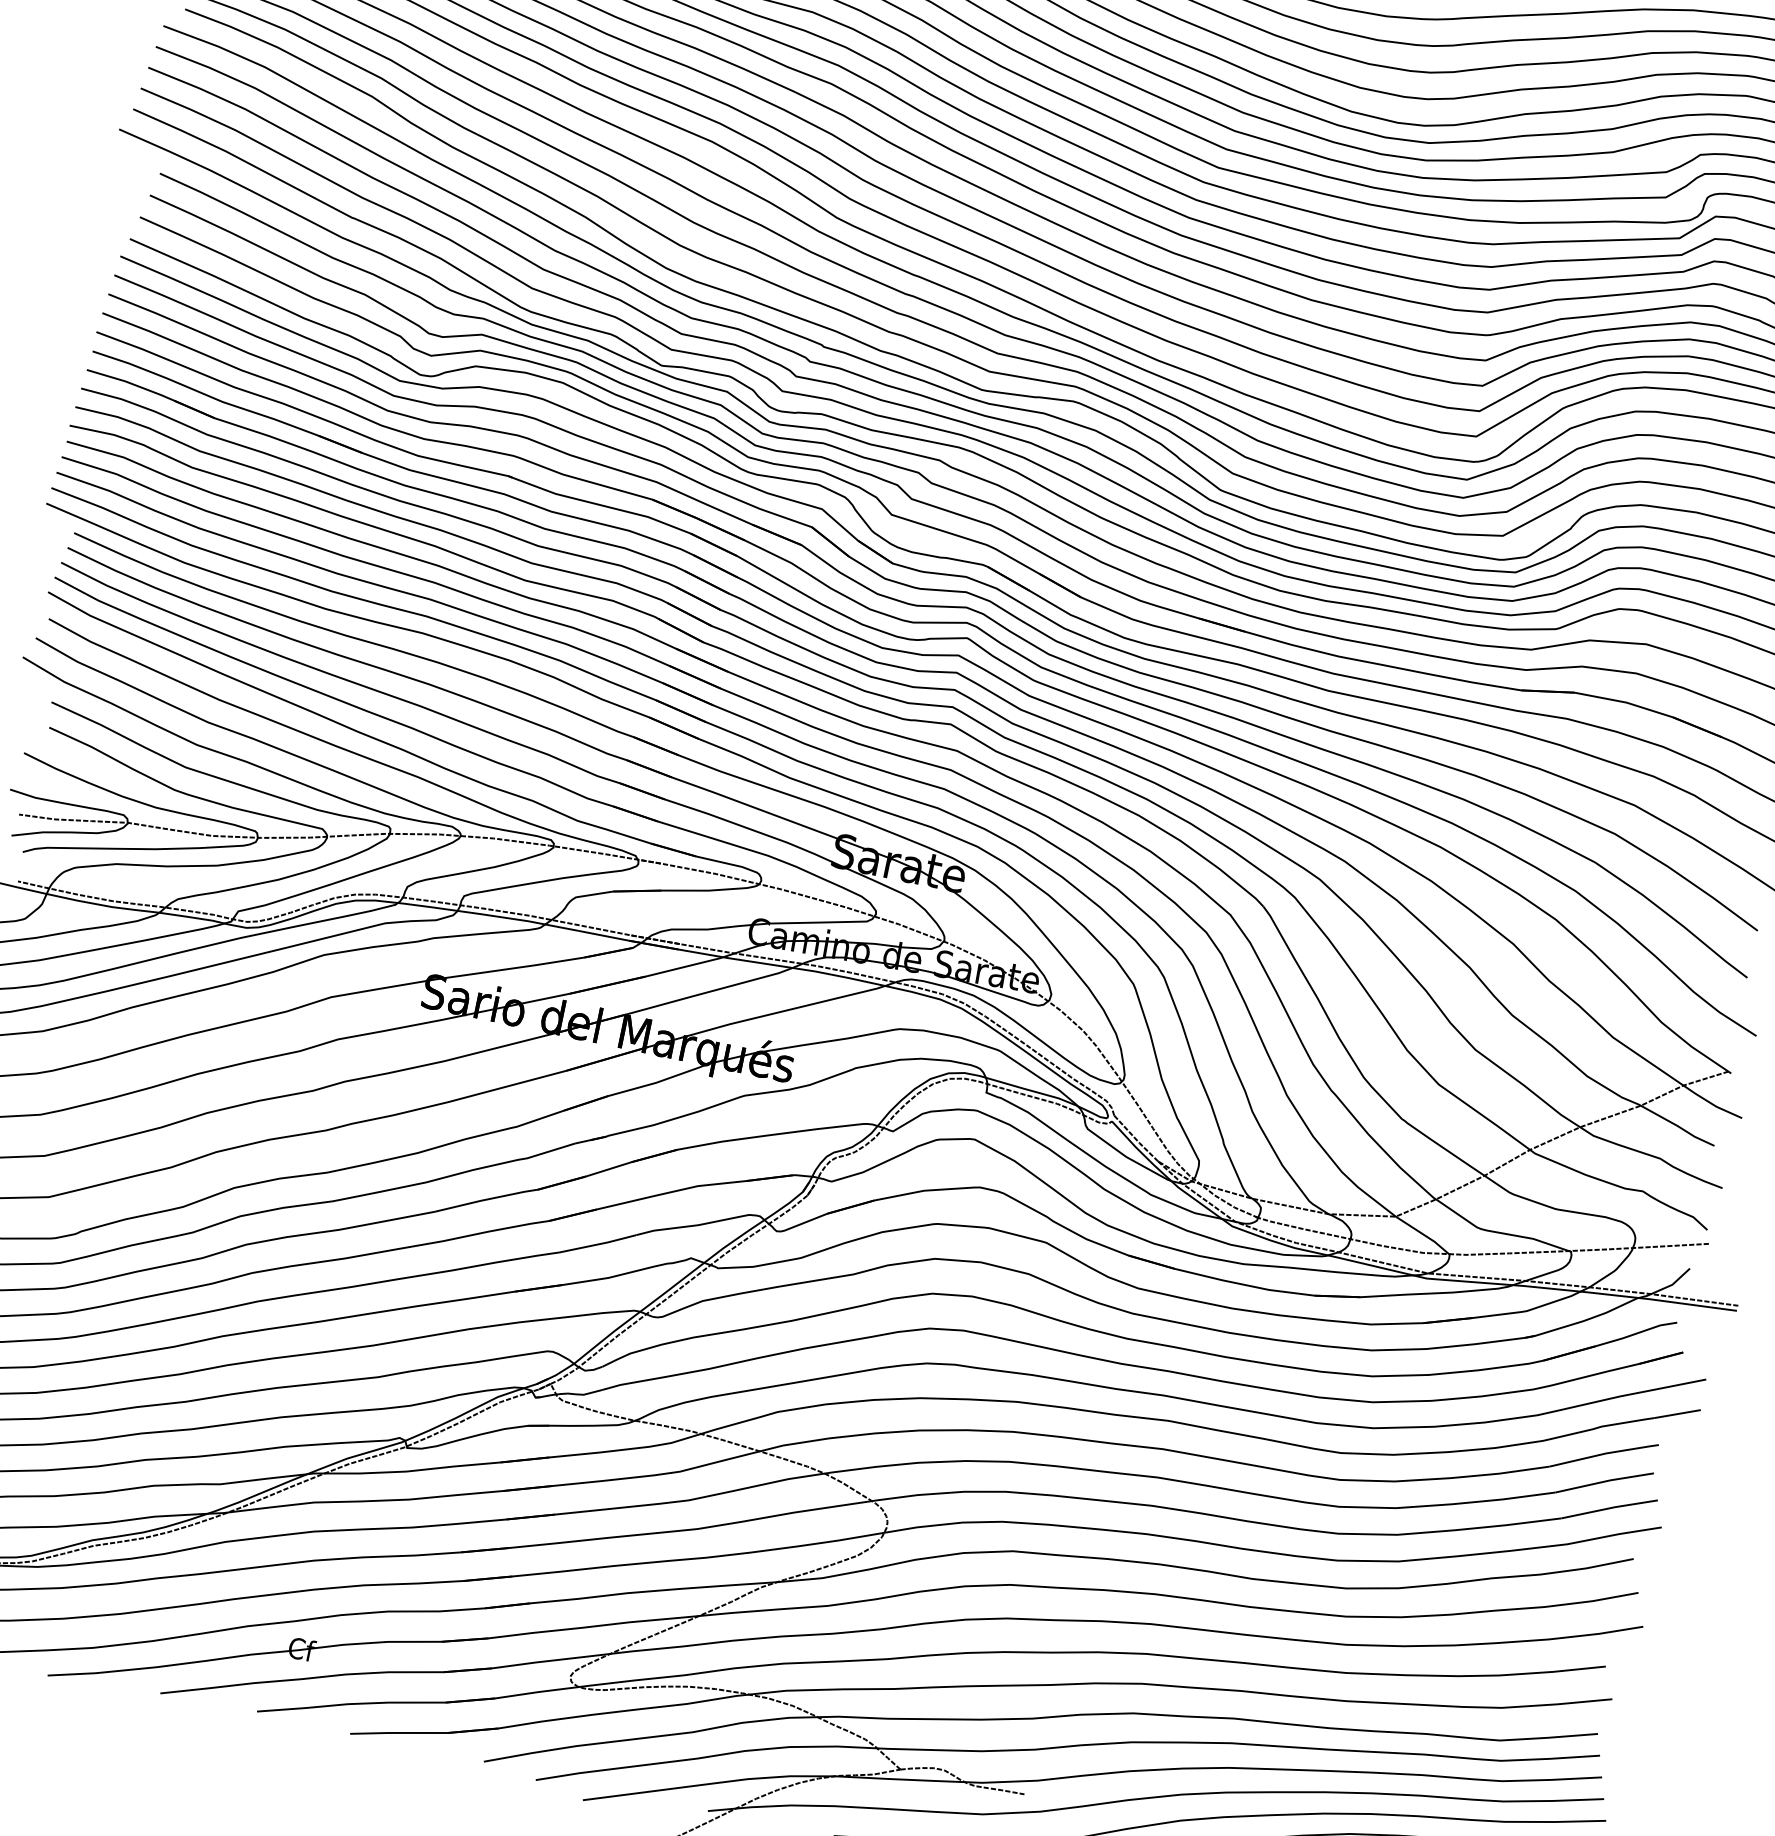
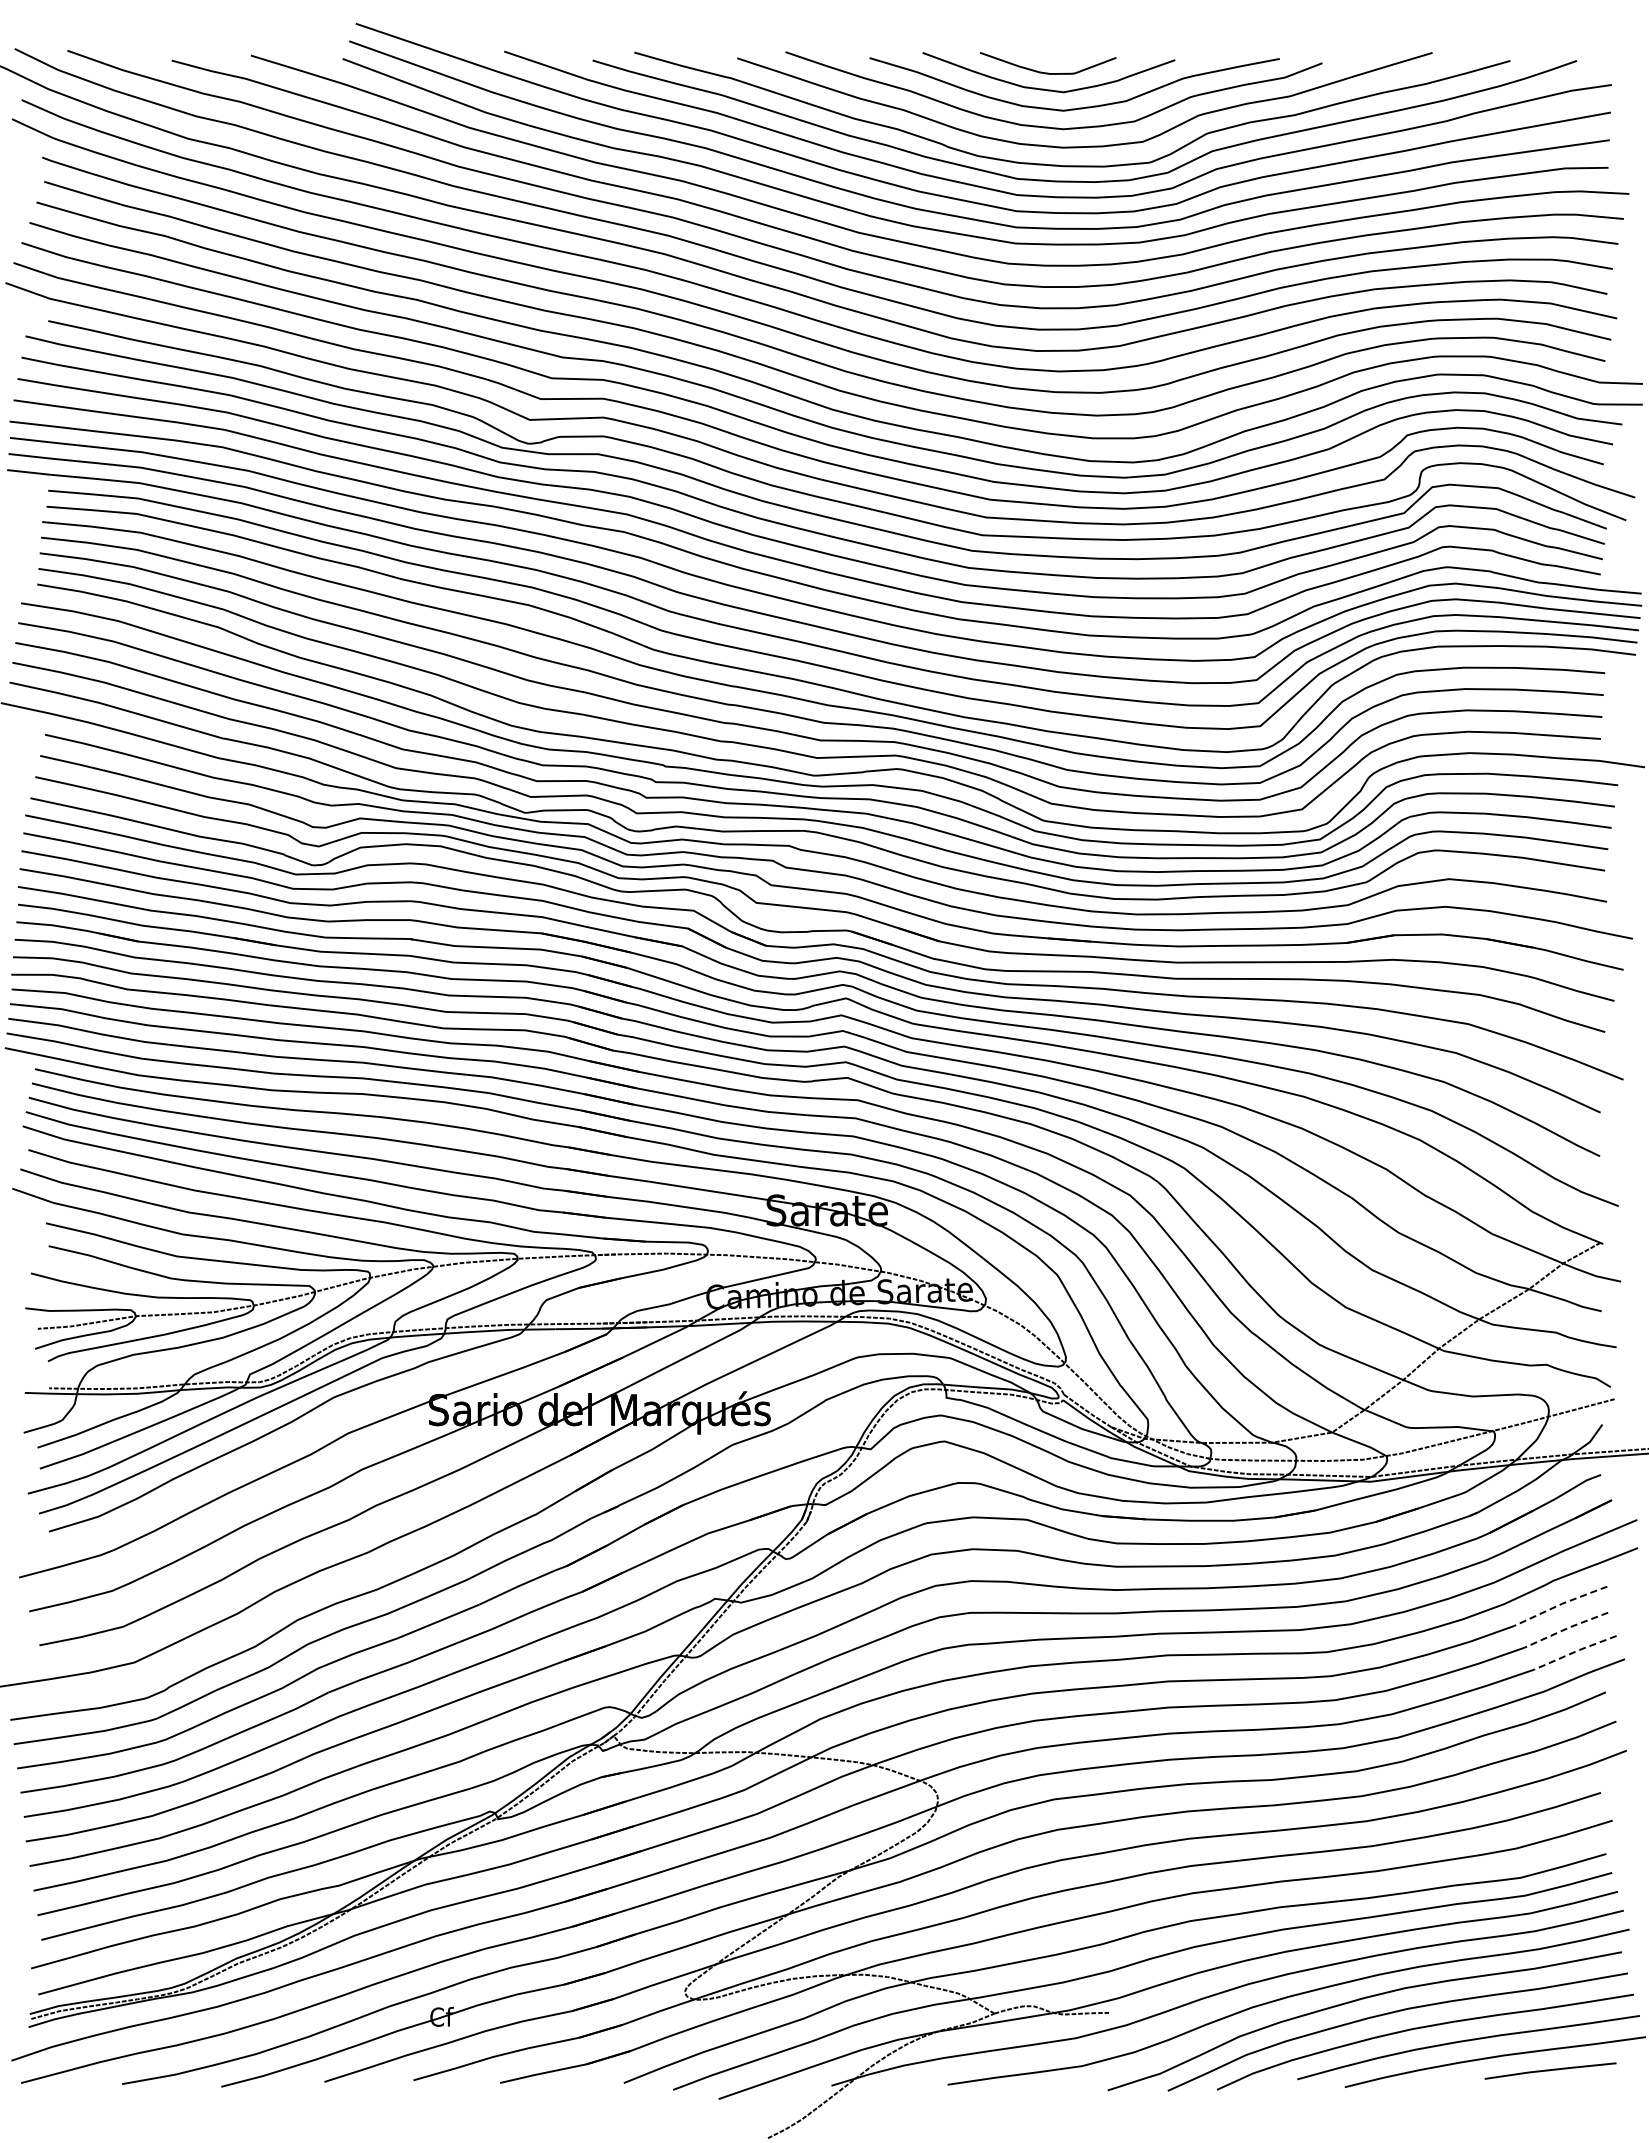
line: (1605, 1454) -> (1561, 1604), solid -> dashed
line: (1604, 1481) -> (1565, 1629), solid -> dashed
line: (1609, 1507) -> (1575, 1651), solid -> dashed

